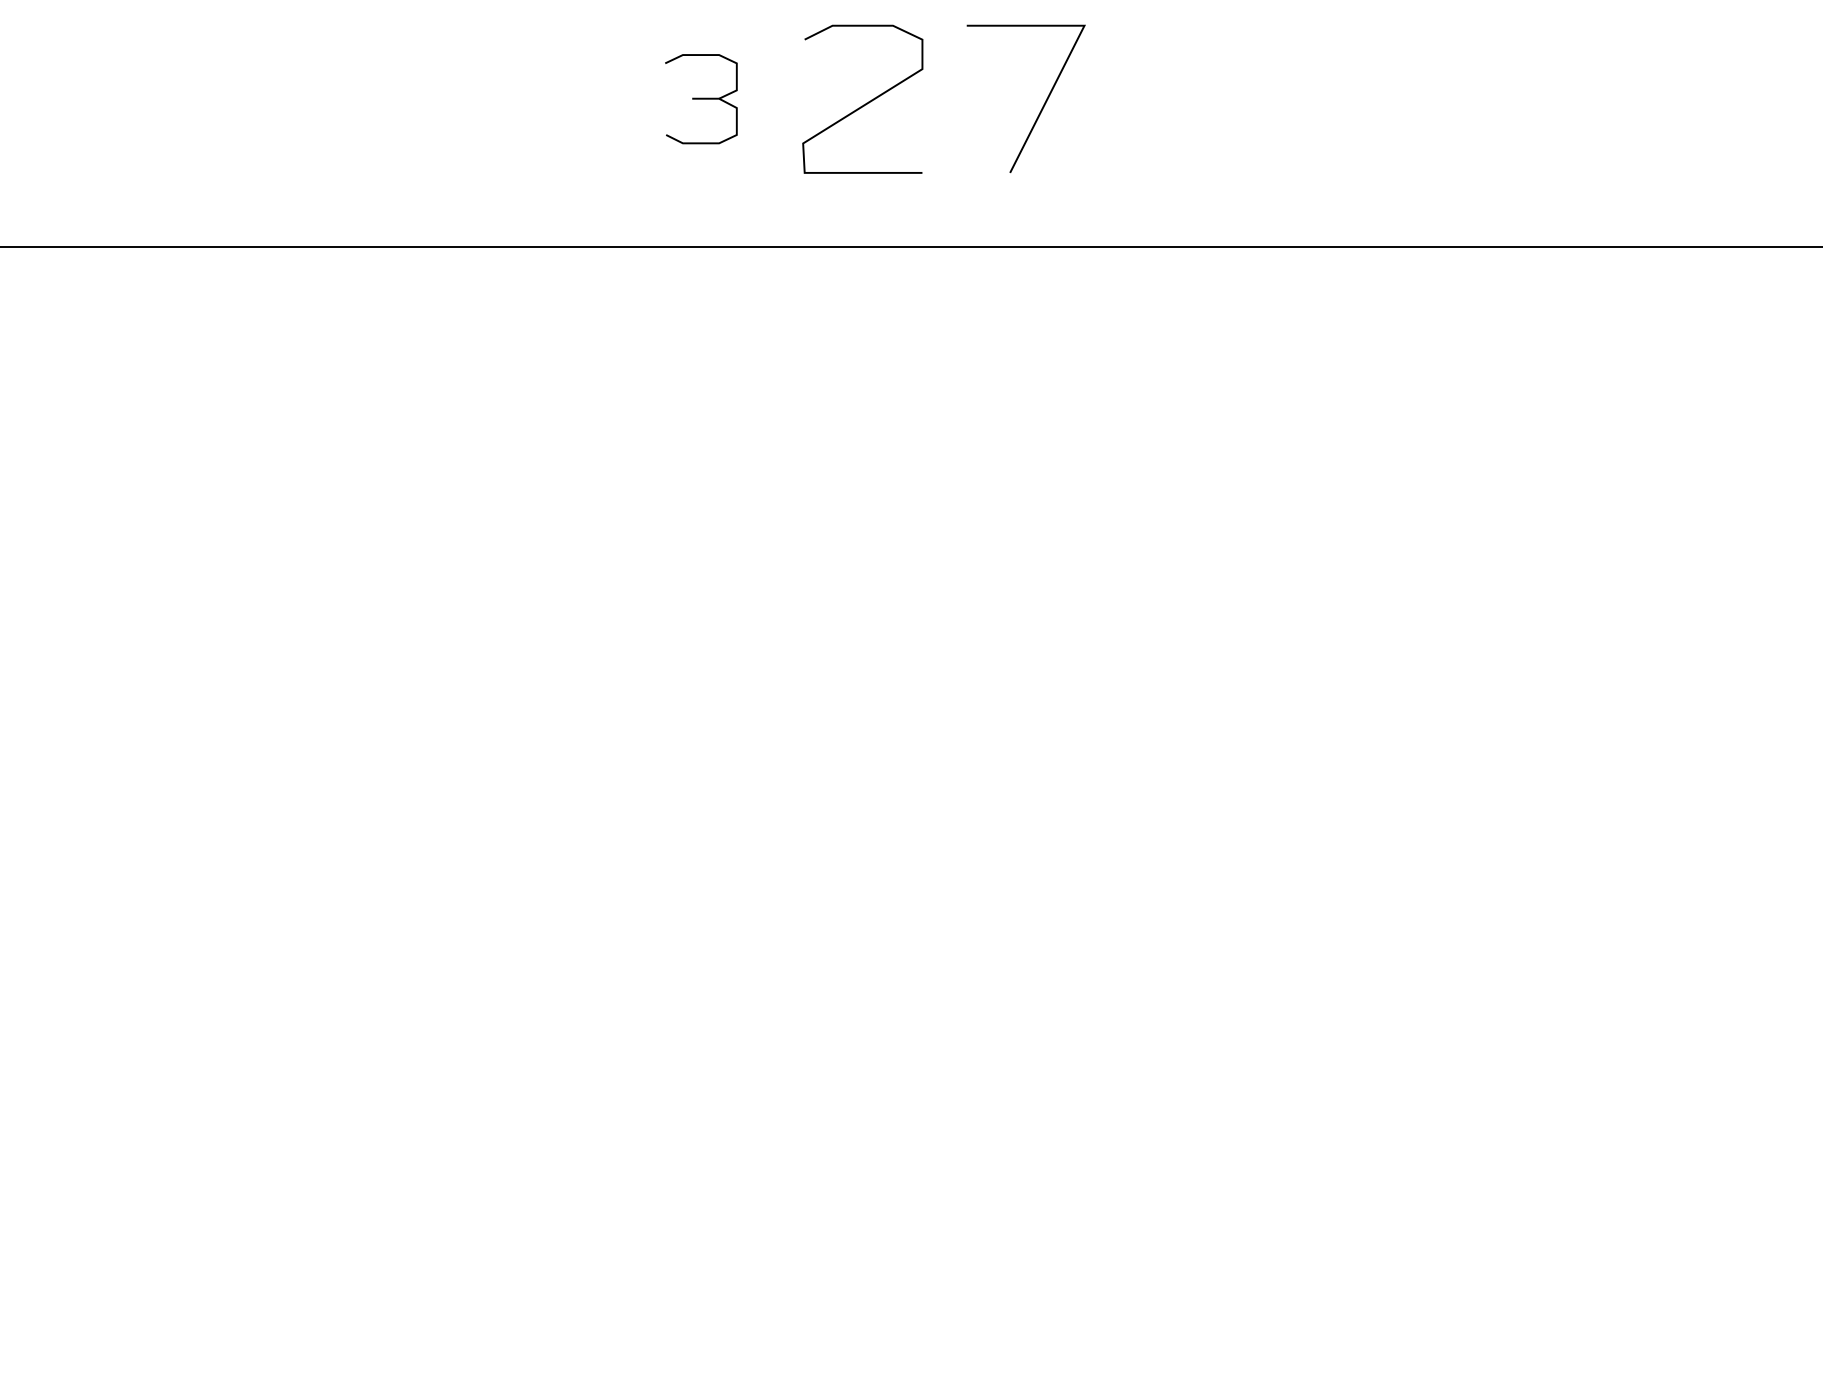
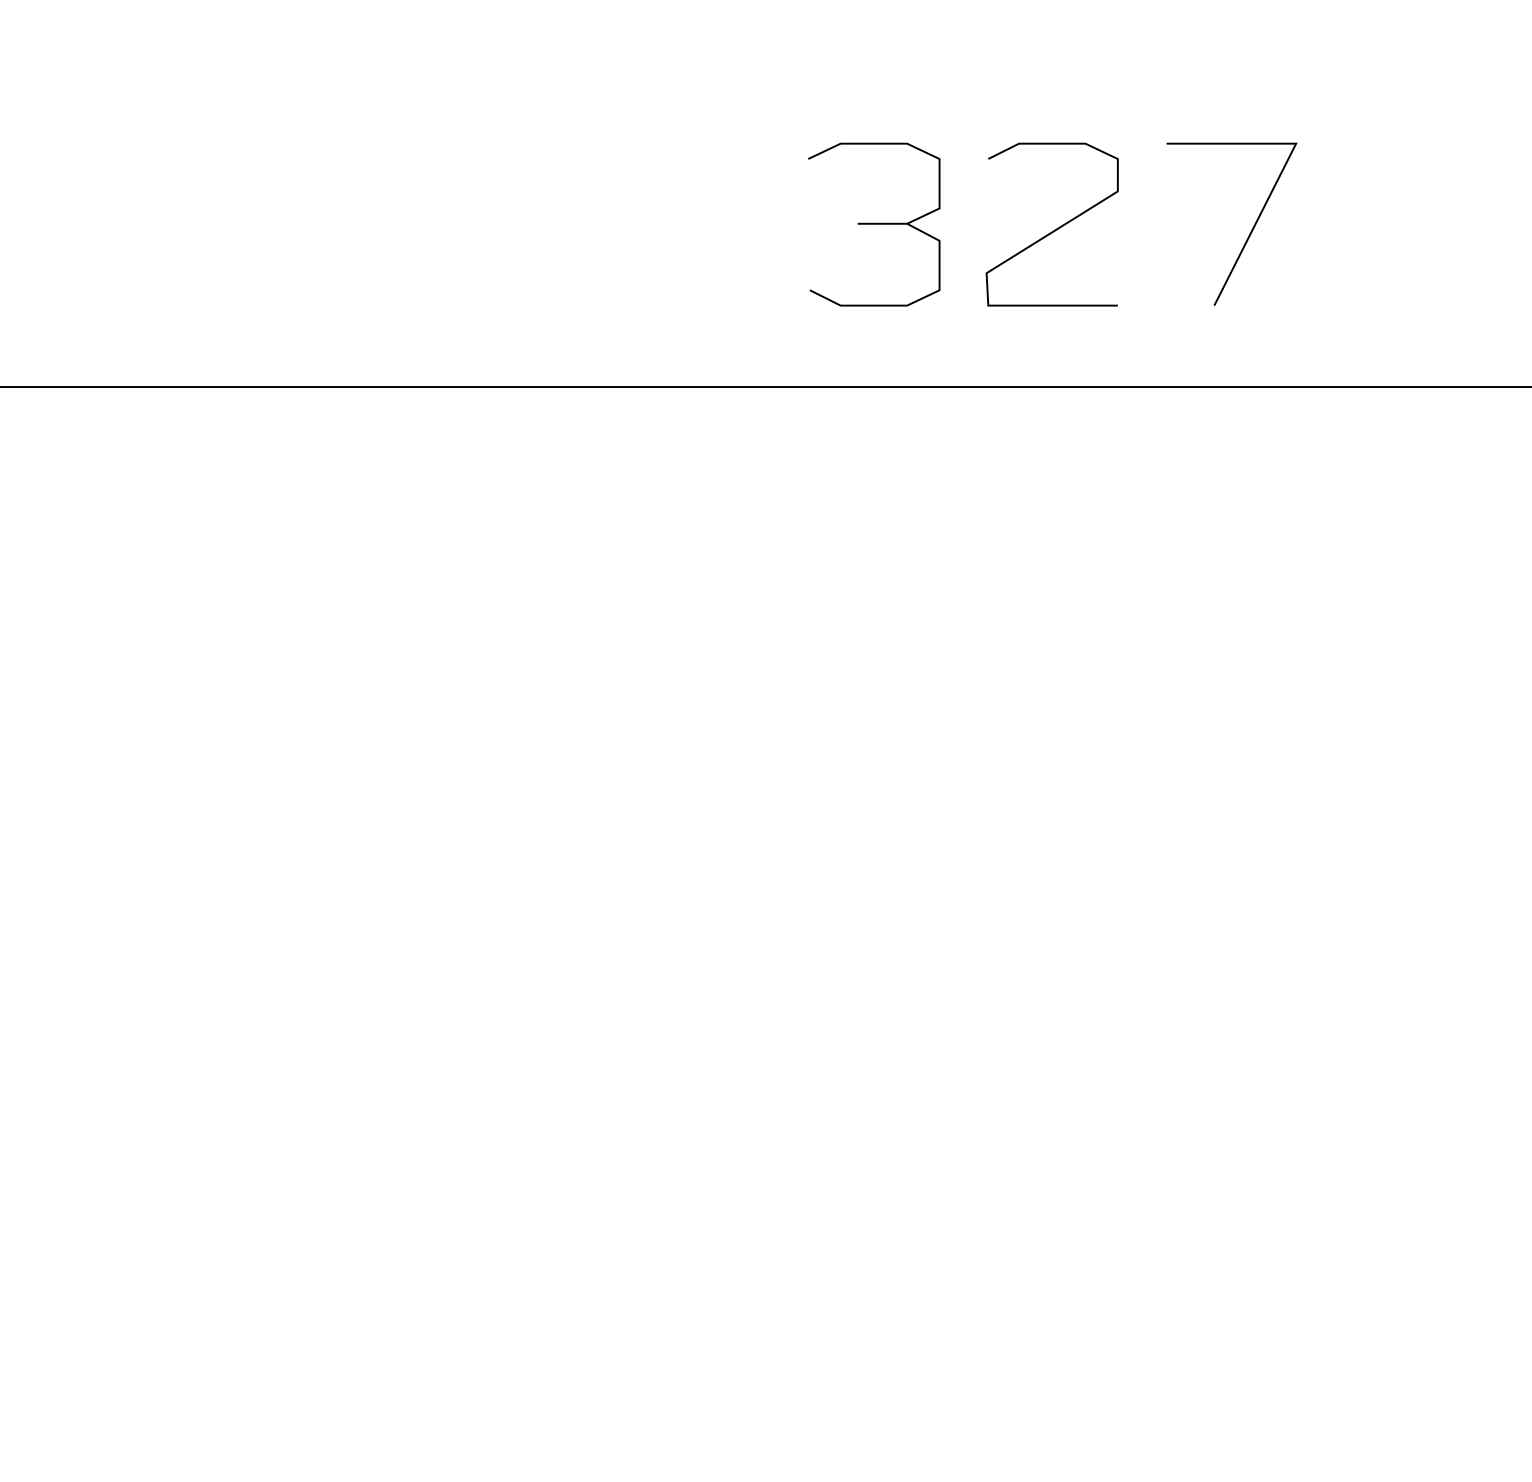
part: (701, 98) -> (874, 223), size x1.67

